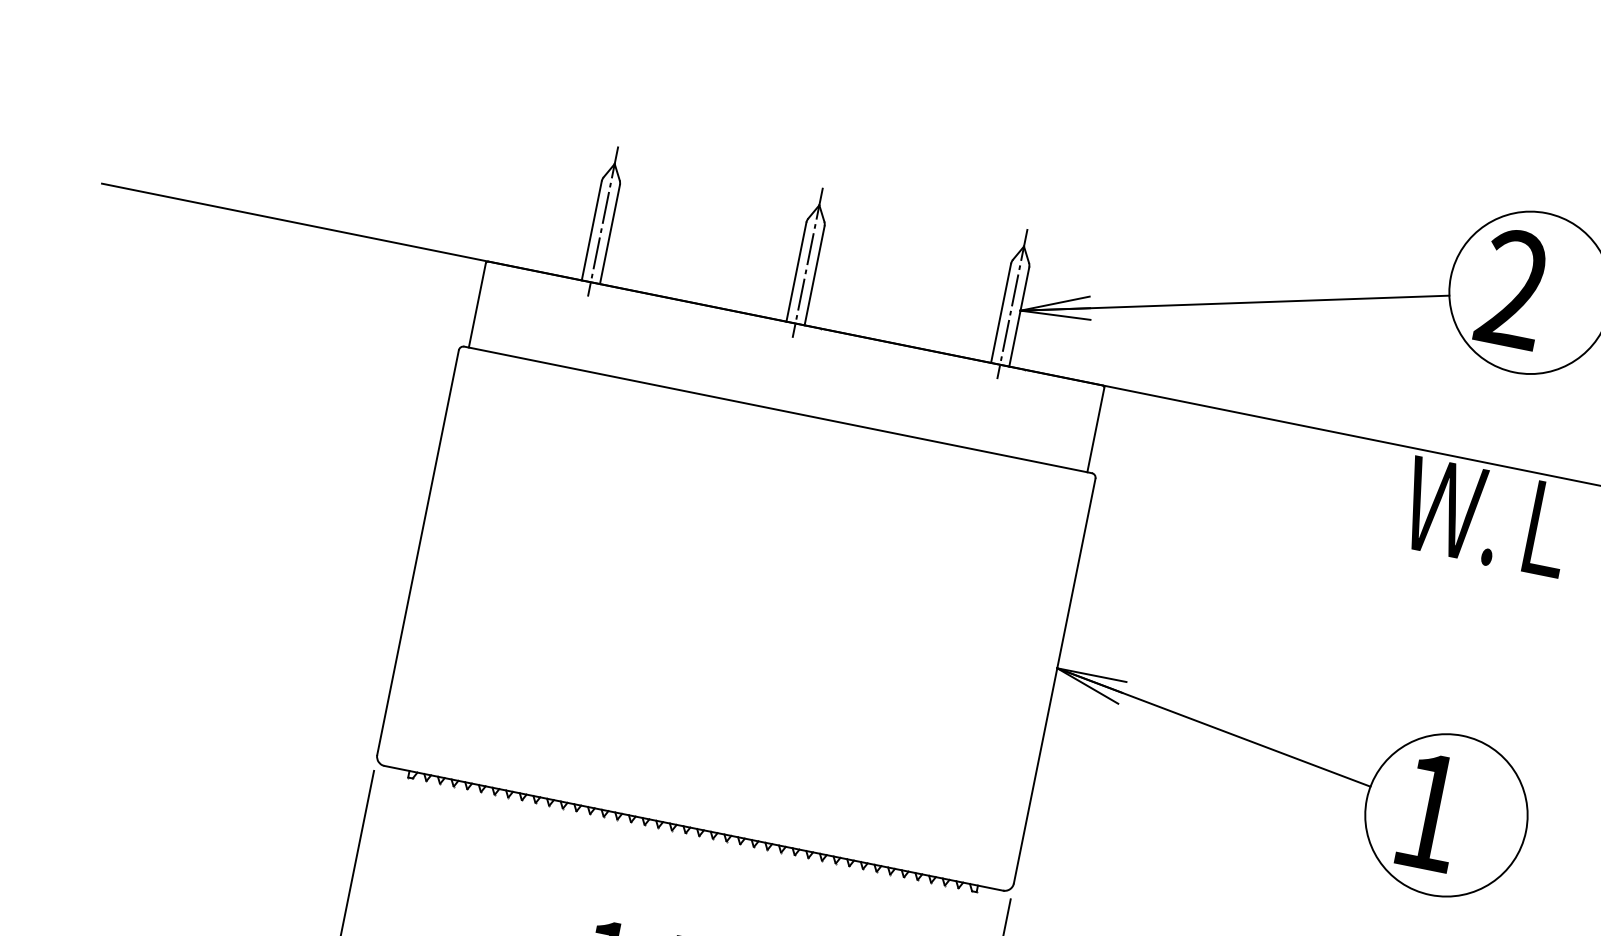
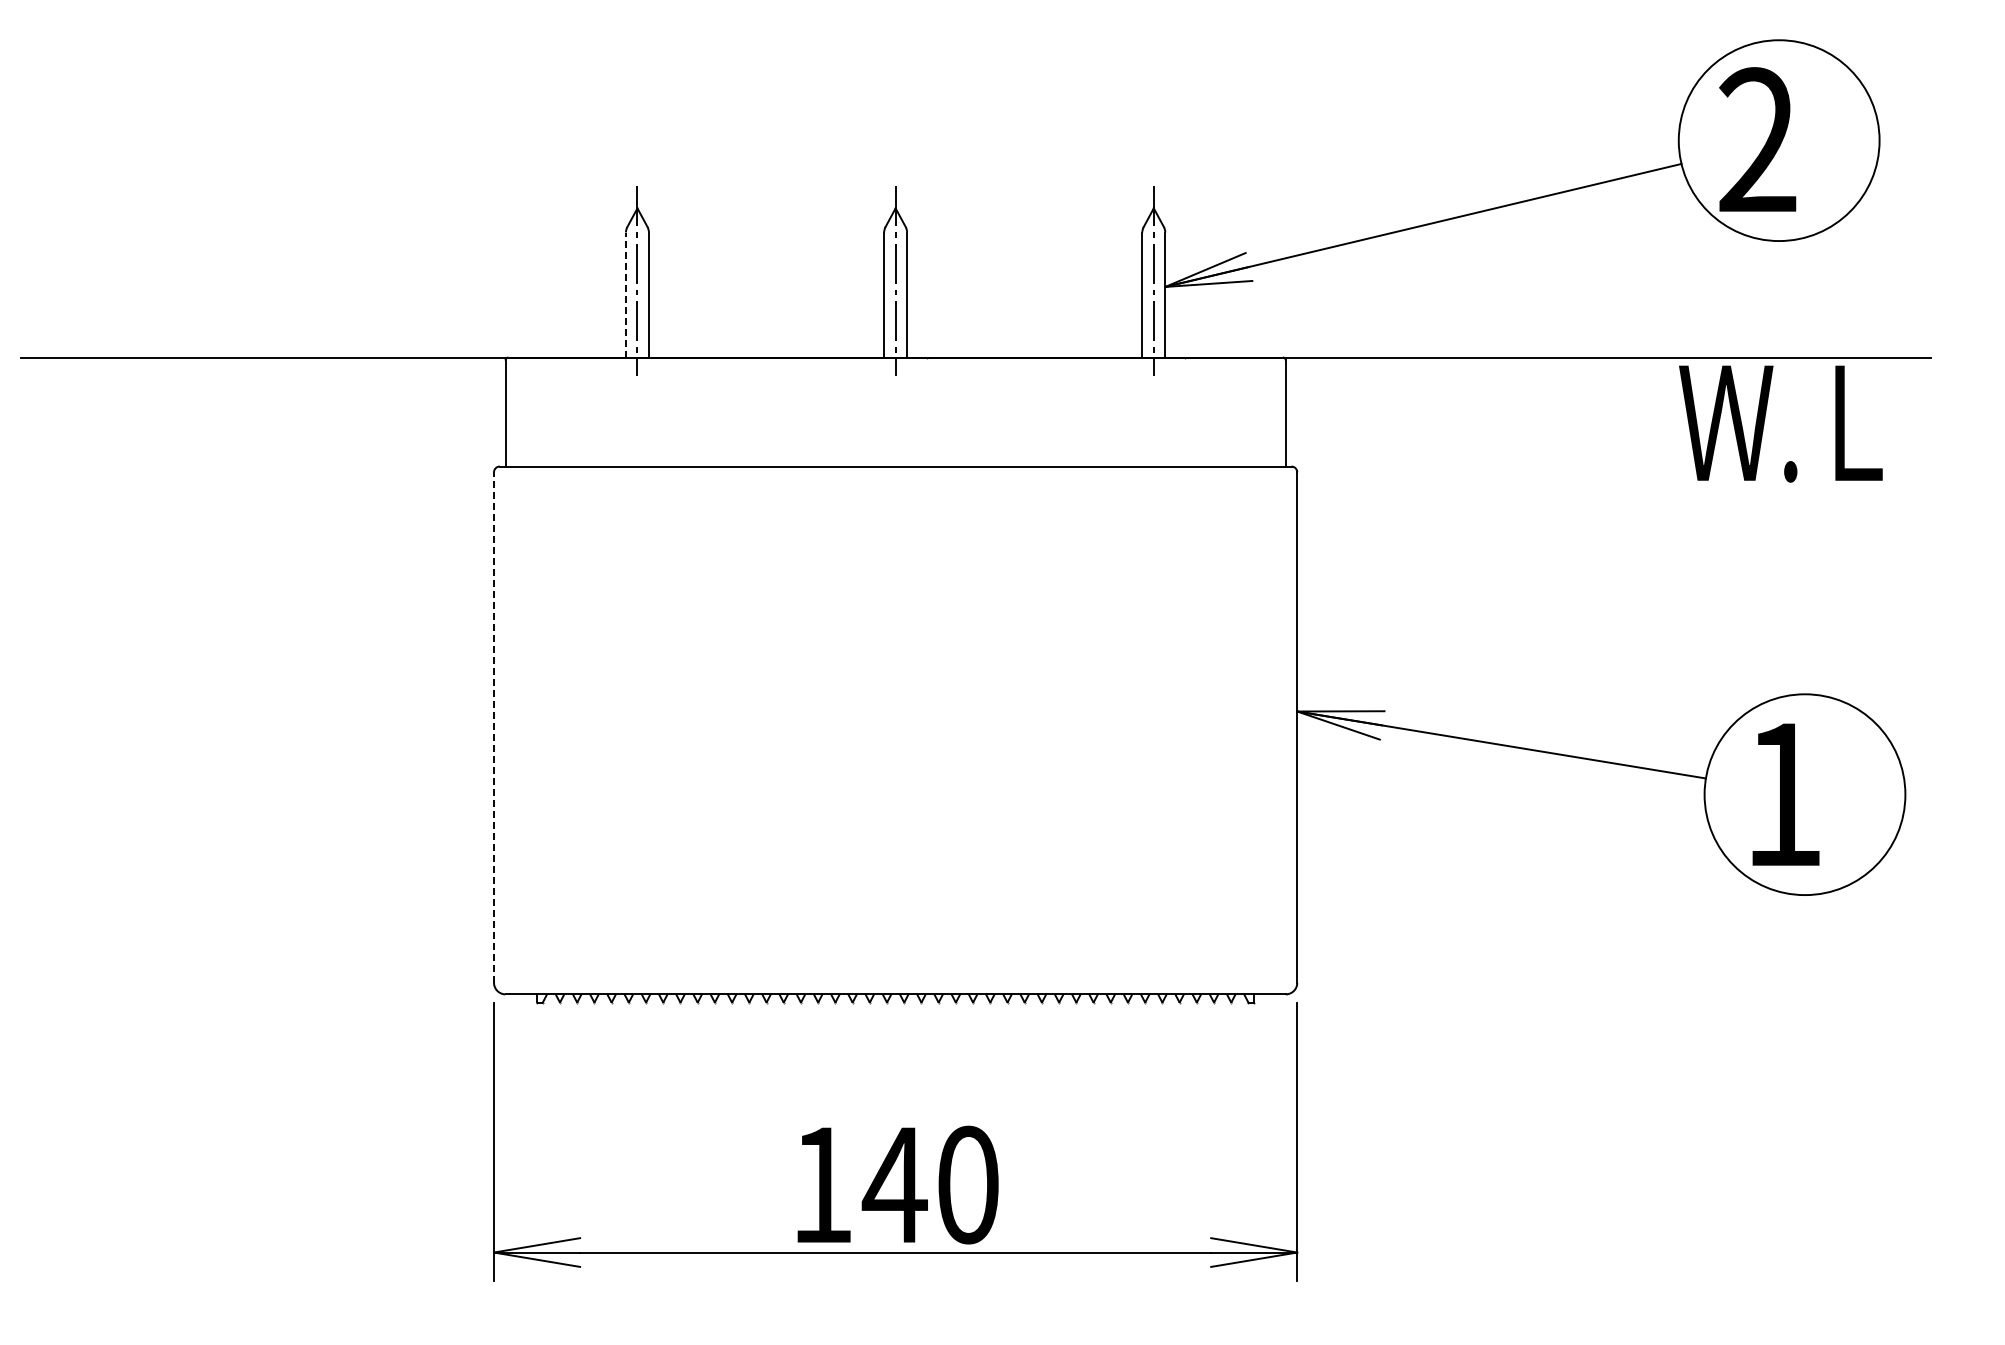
line: (591, 231) -> (625, 295), solid -> dashed
line: (418, 552) -> (494, 727), solid -> dashed

